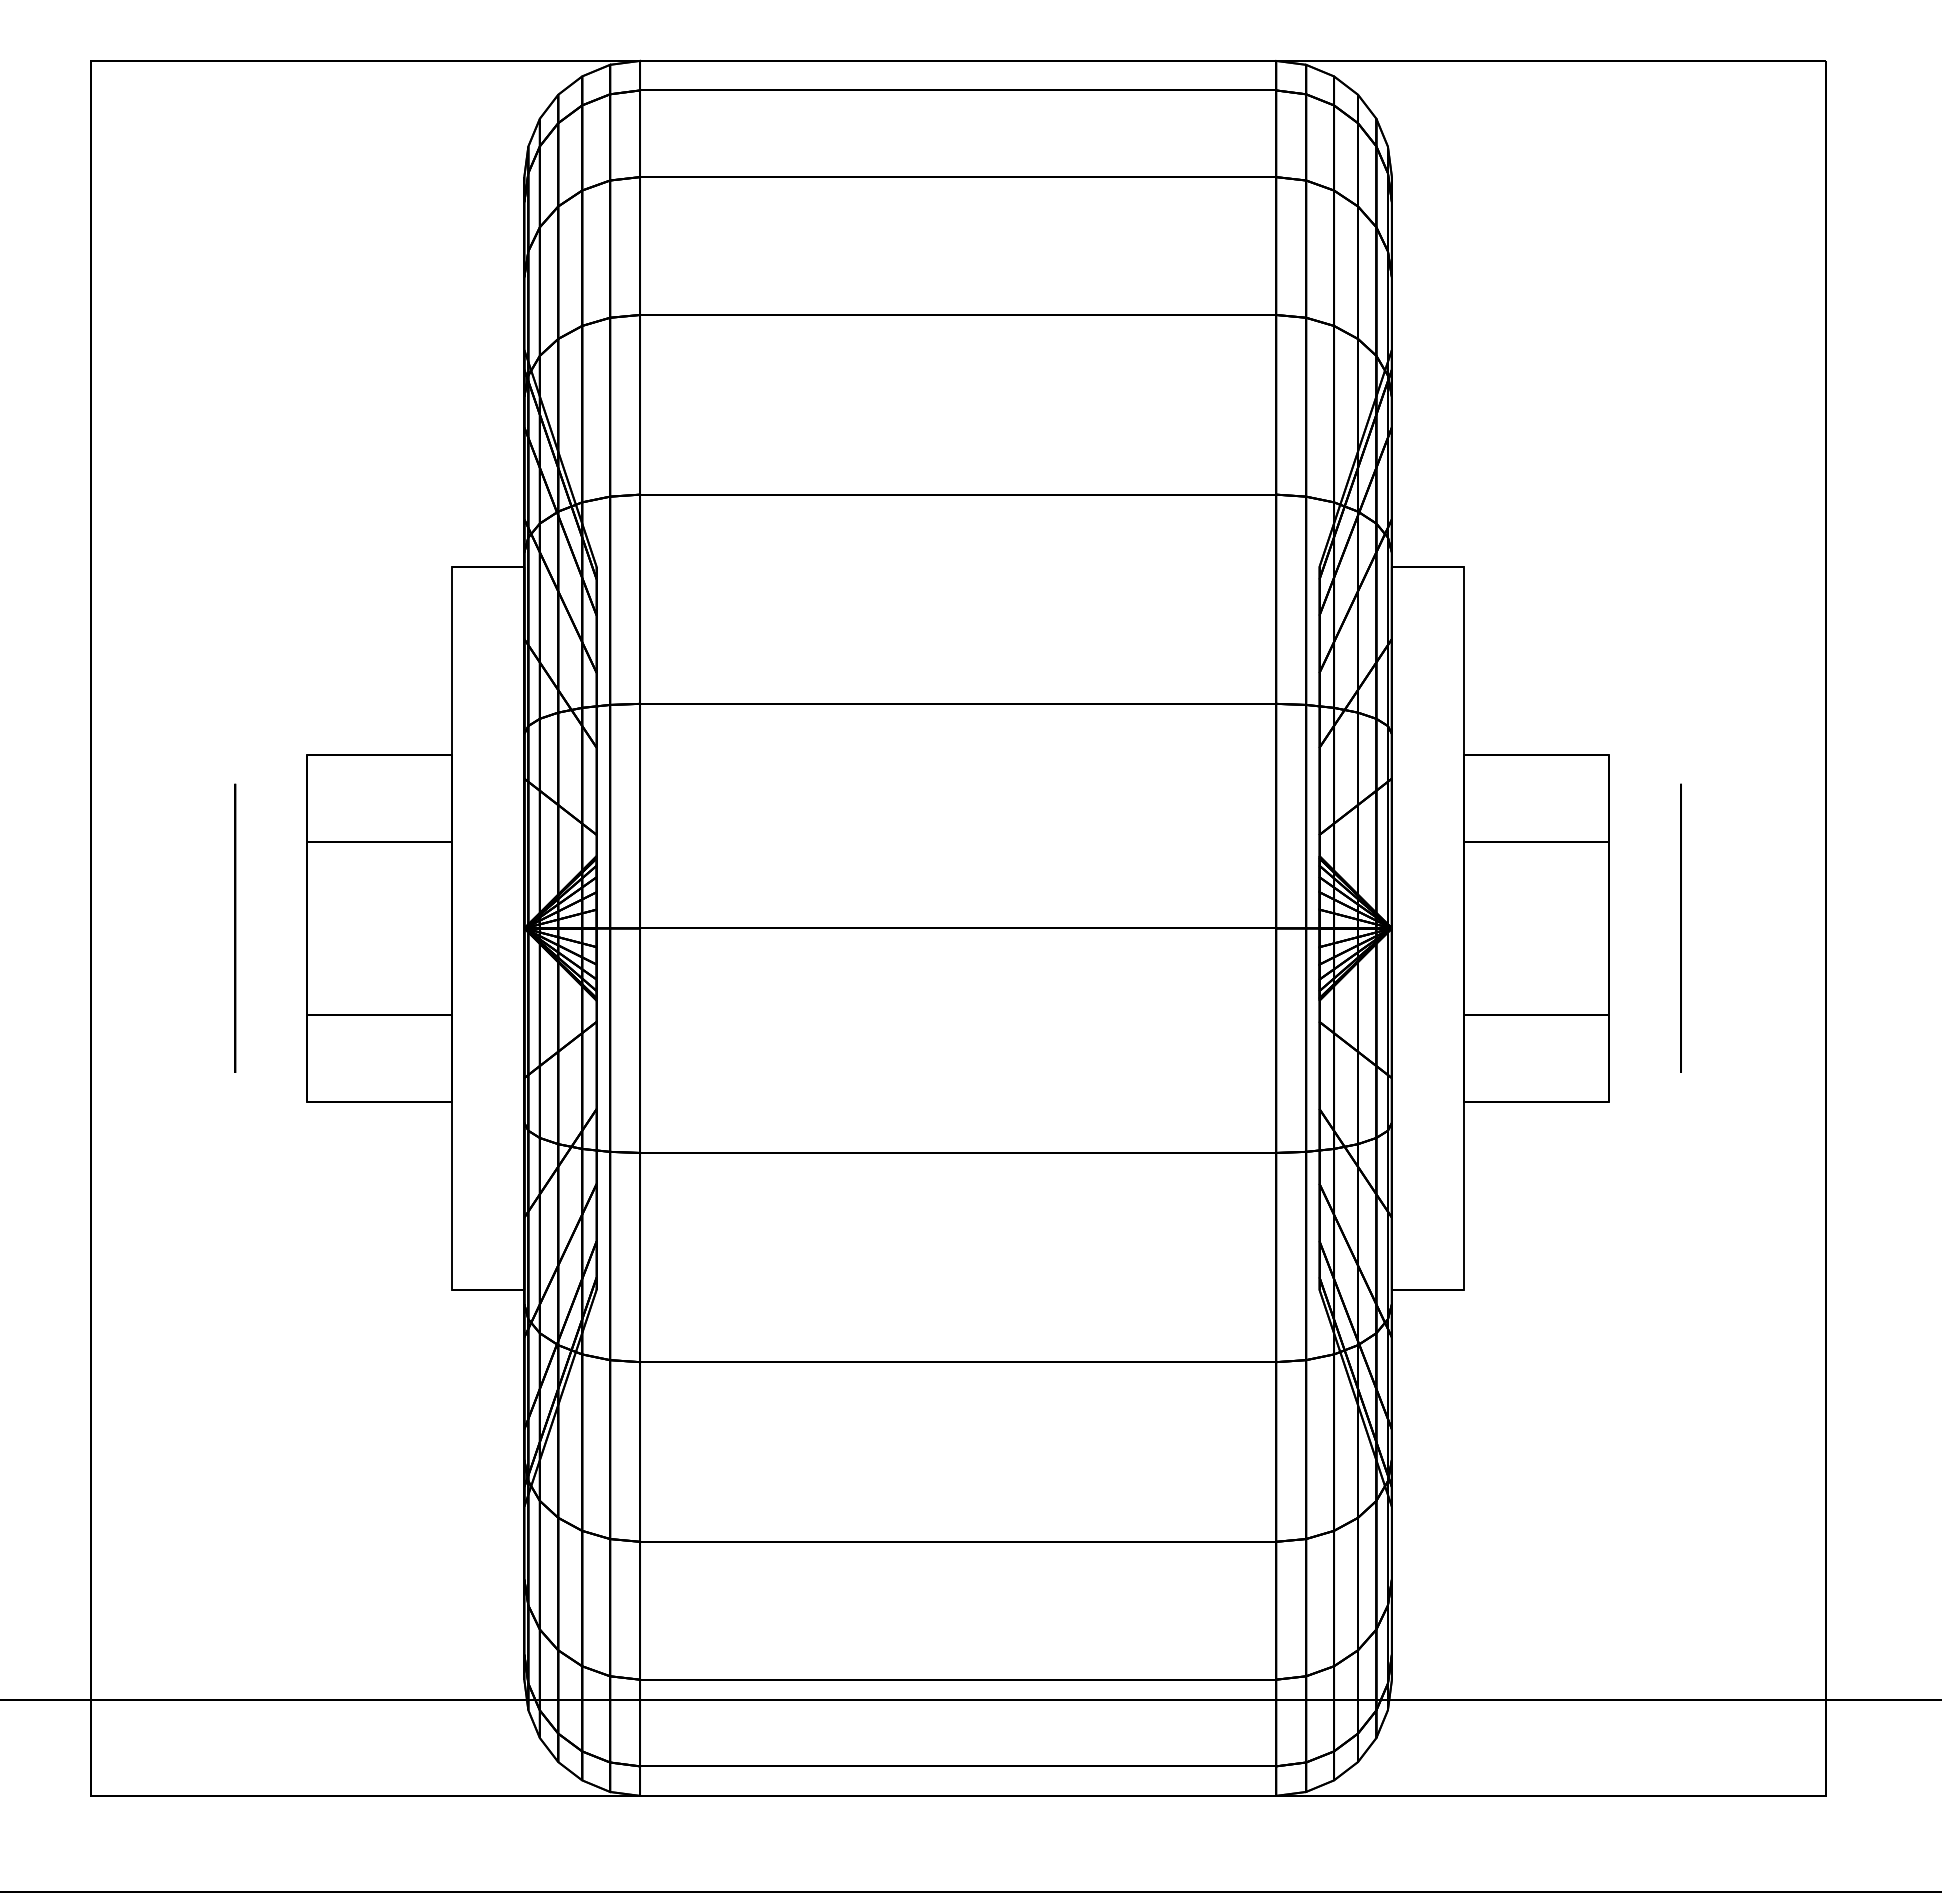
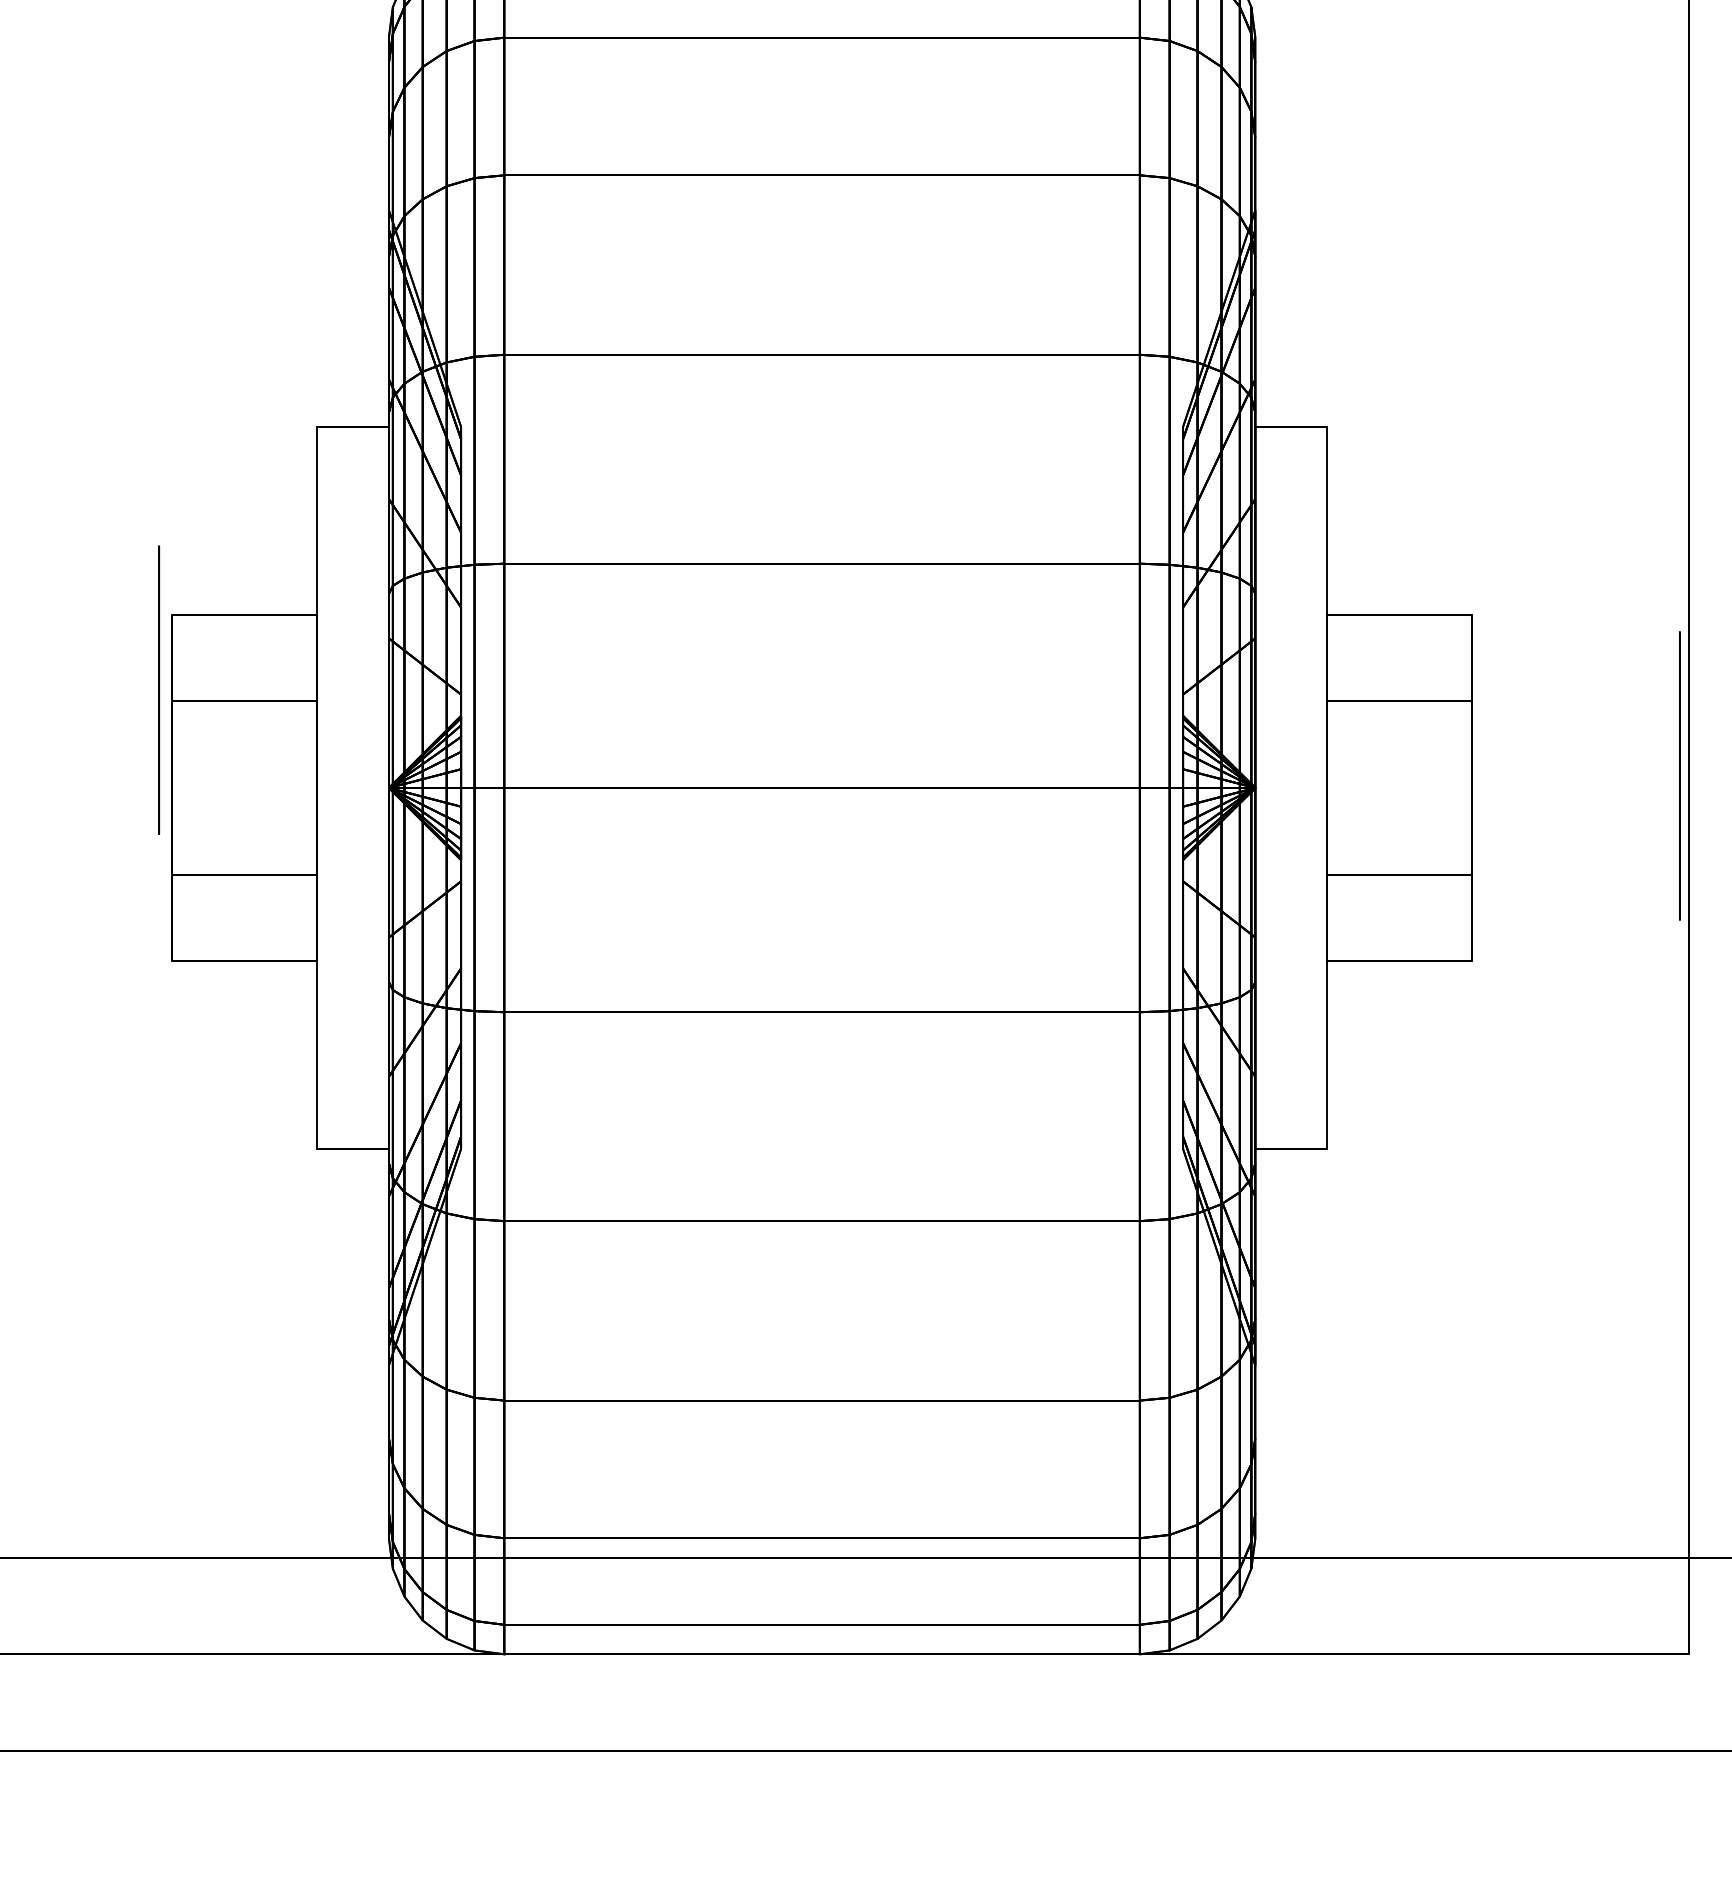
circle: (235, 927) -> (159, 689), moved
circle: (1680, 927) -> (1679, 775), moved

